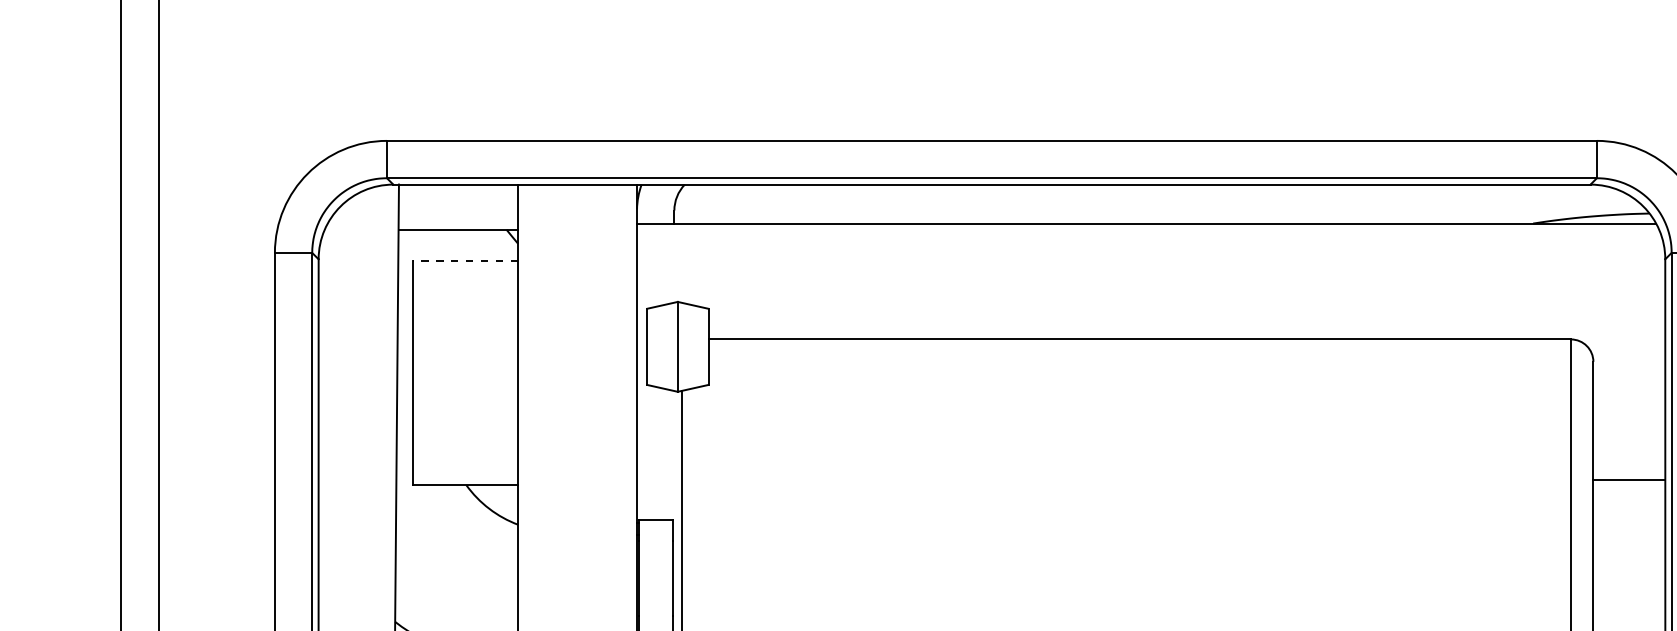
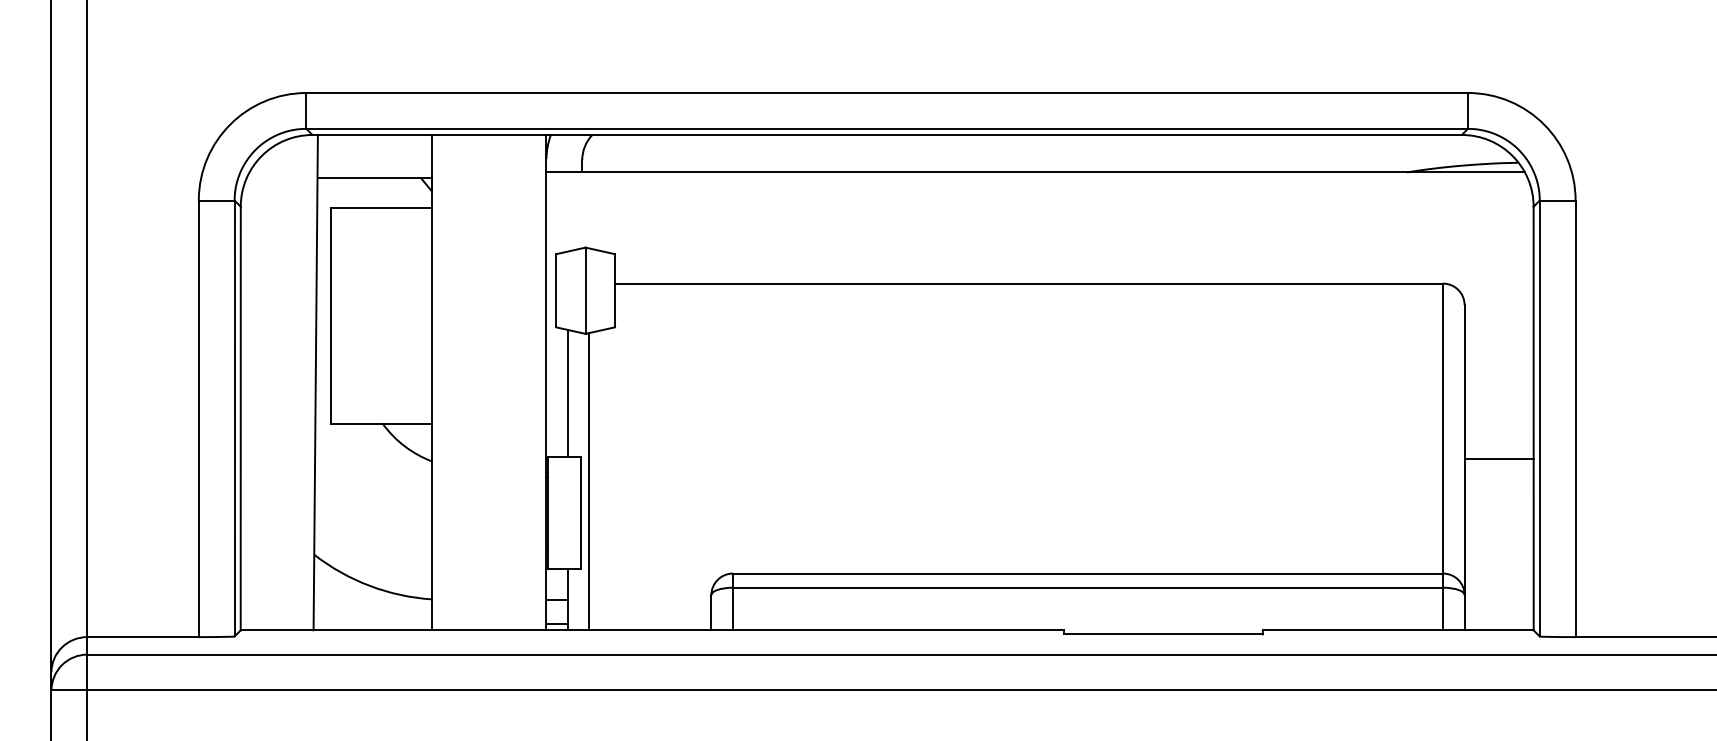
line: (465, 261) -> (381, 208), dashed -> solid
line: (658, 453) -> (567, 393), added
line: (1628, 479) -> (1498, 459), moved

